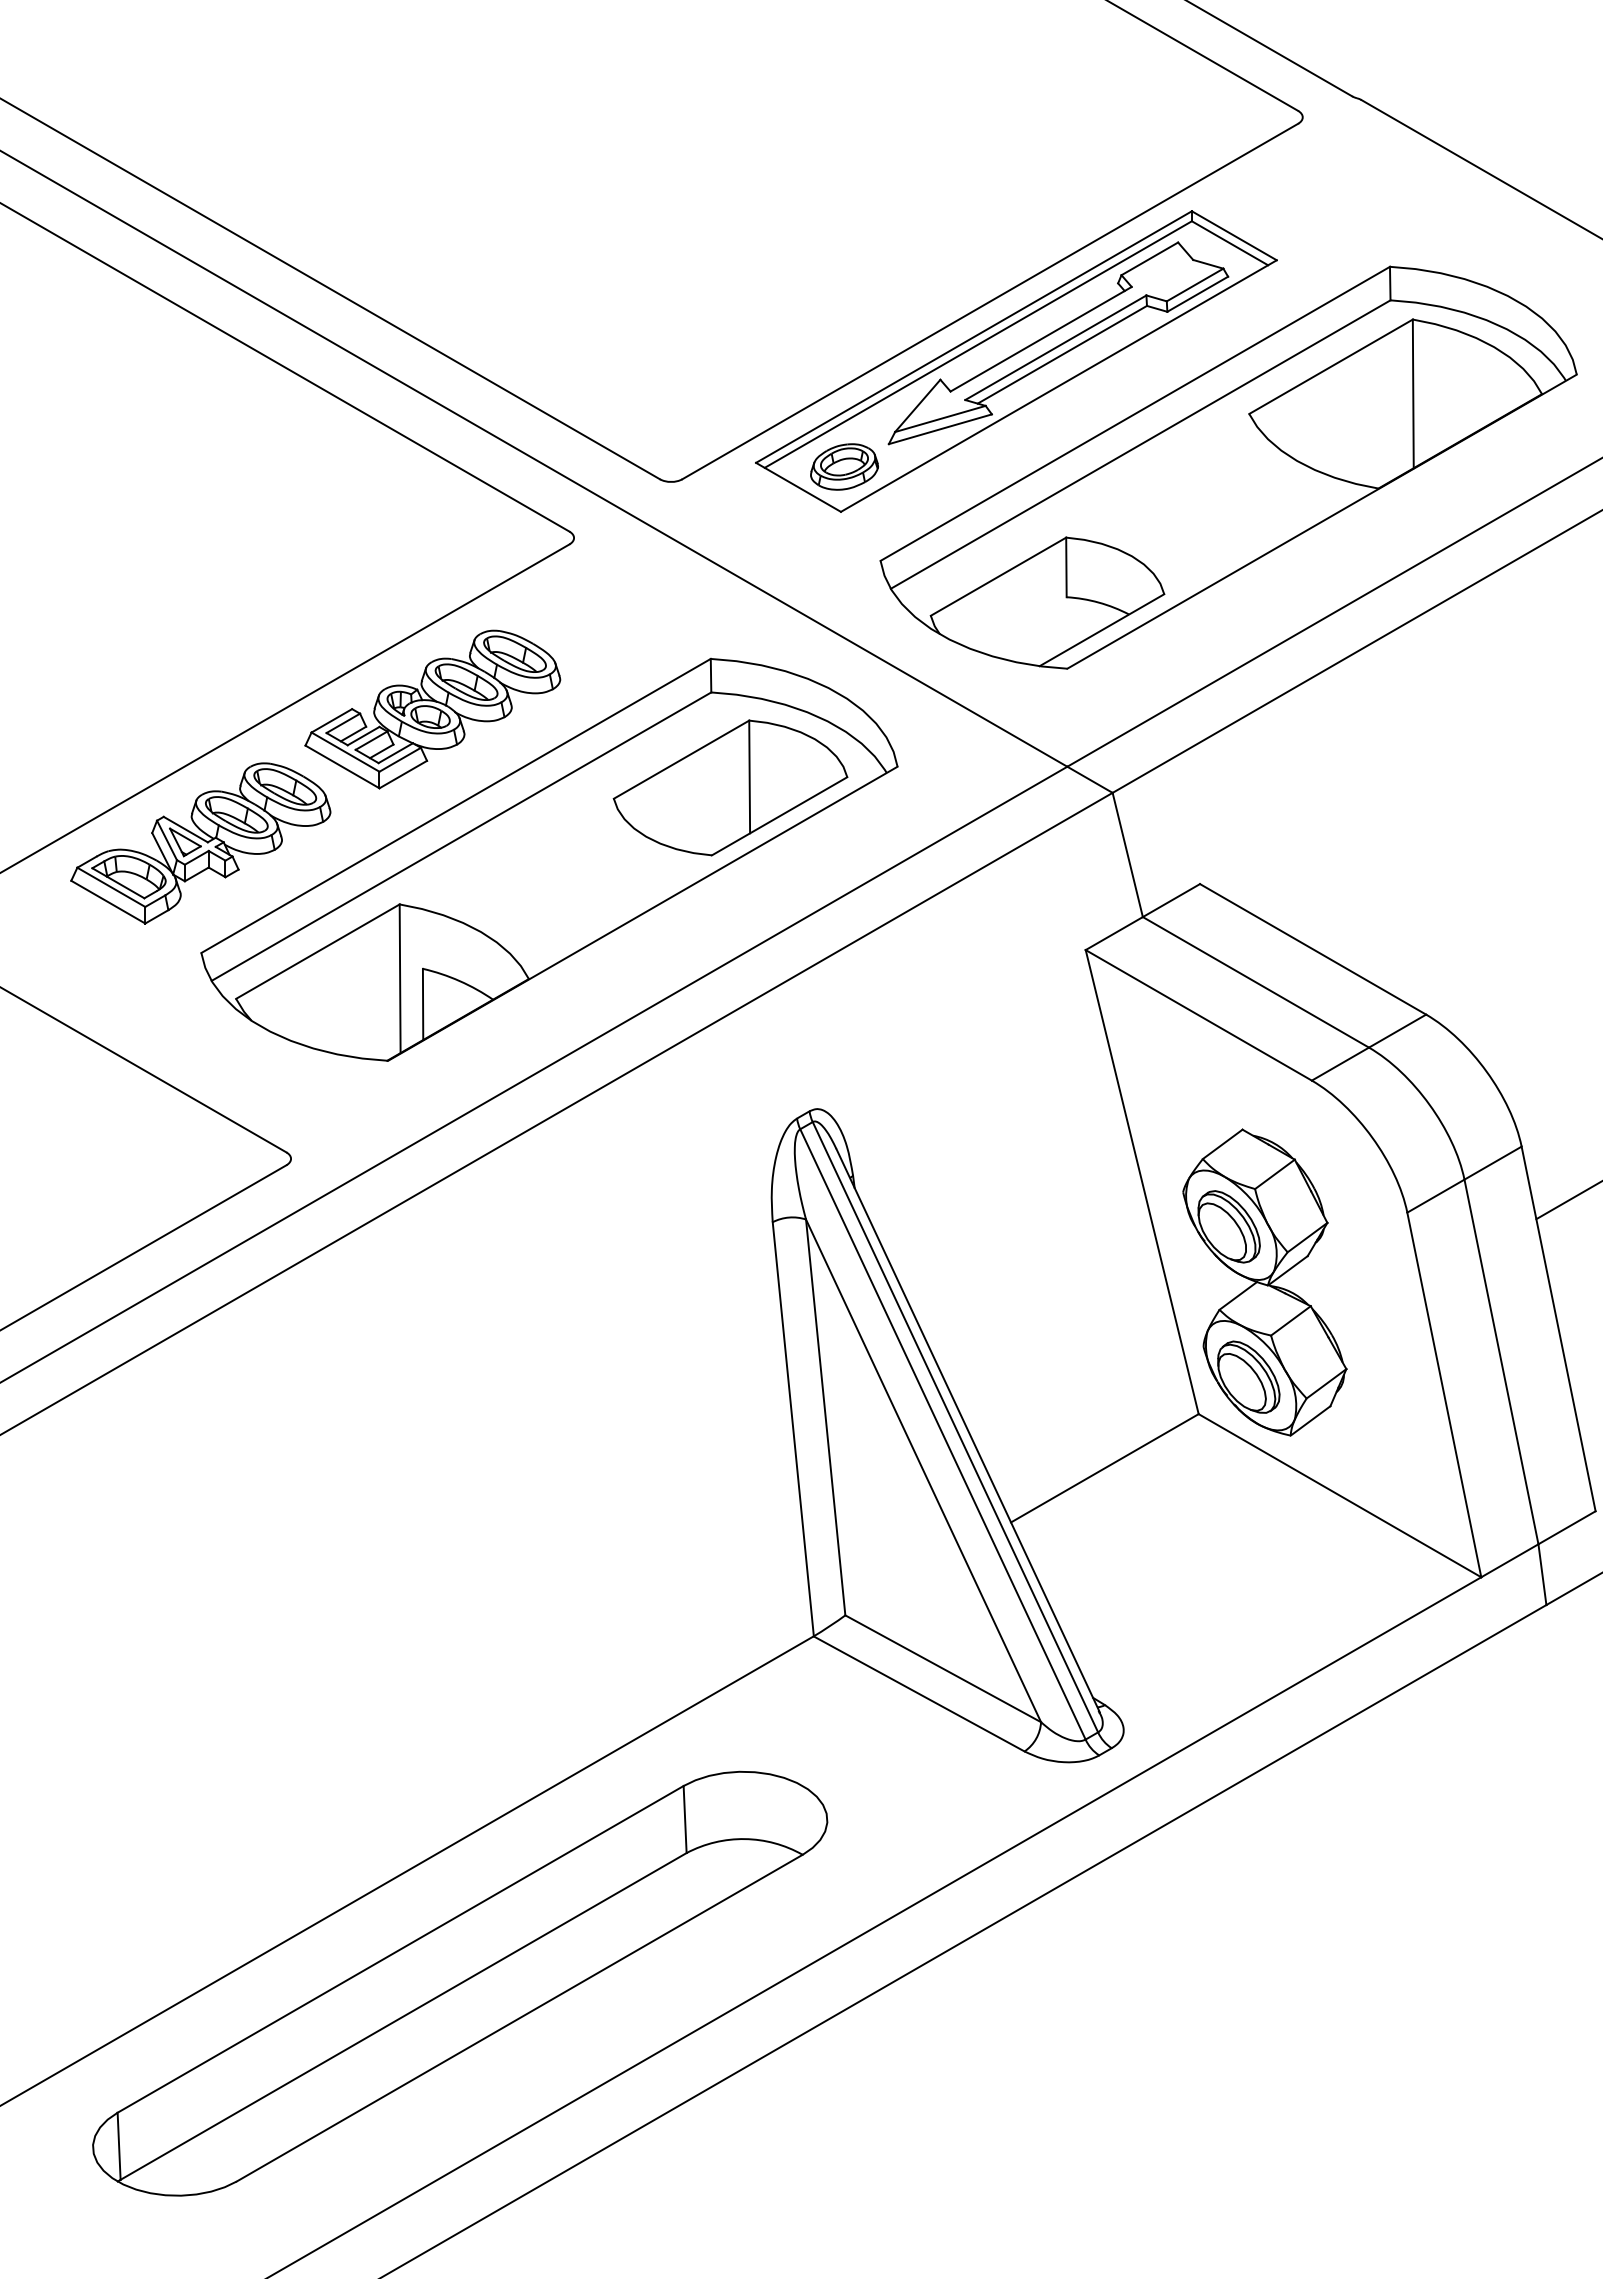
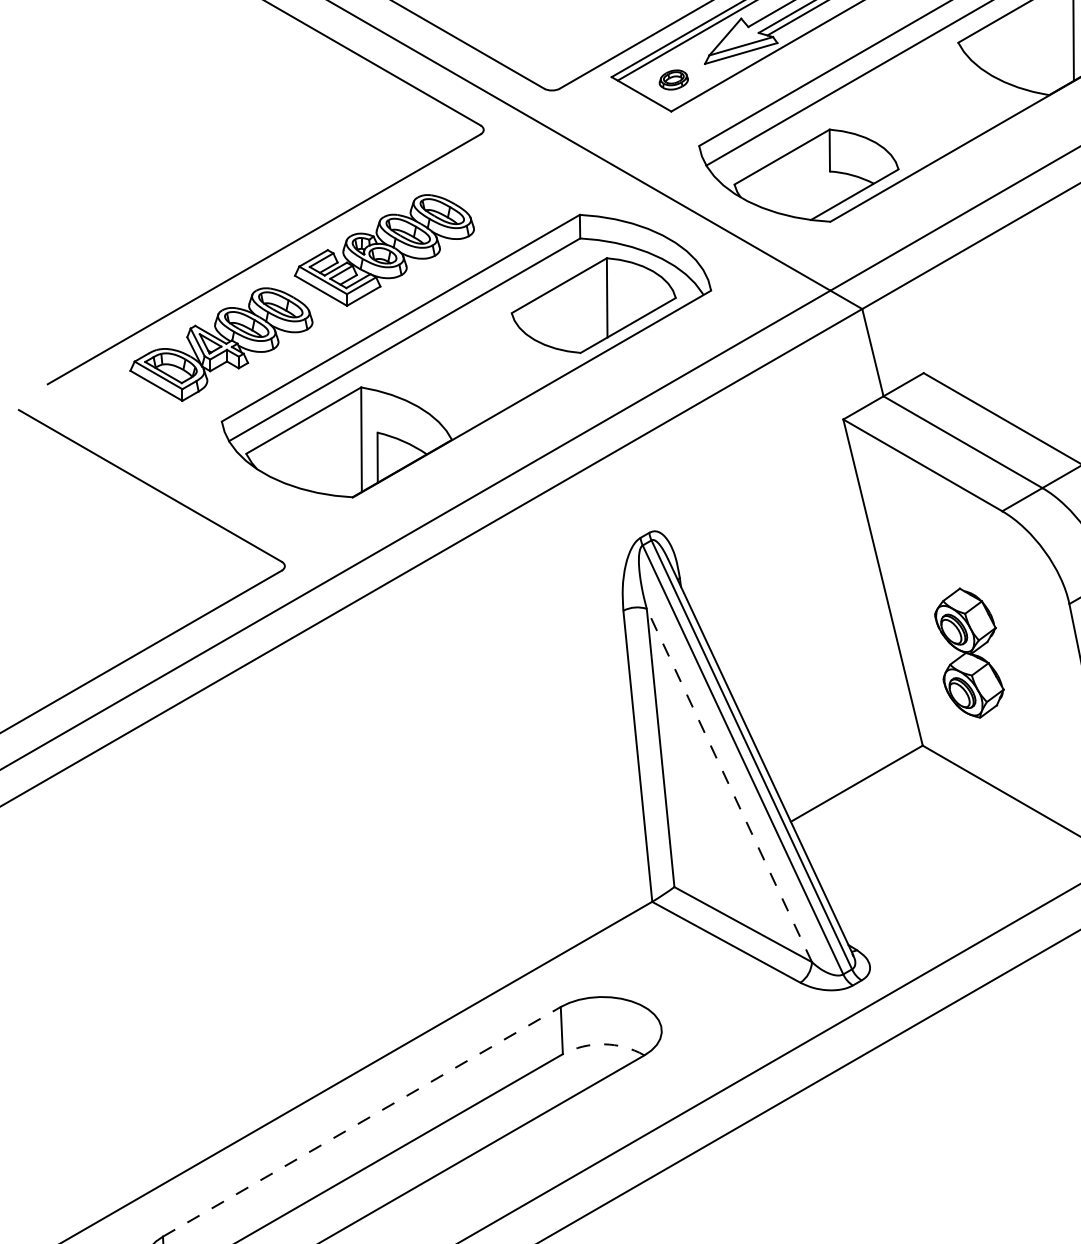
part: (844, 466) -> (673, 79), size x0.6
part: (1264, 1282) -> (969, 653), size x0.6
line: (923, 1470) -> (729, 785), solid -> dashed
arc: (744, 1839) -> (603, 1044), solid -> dashed
line: (400, 1949) -> (361, 1121), solid -> dashed

